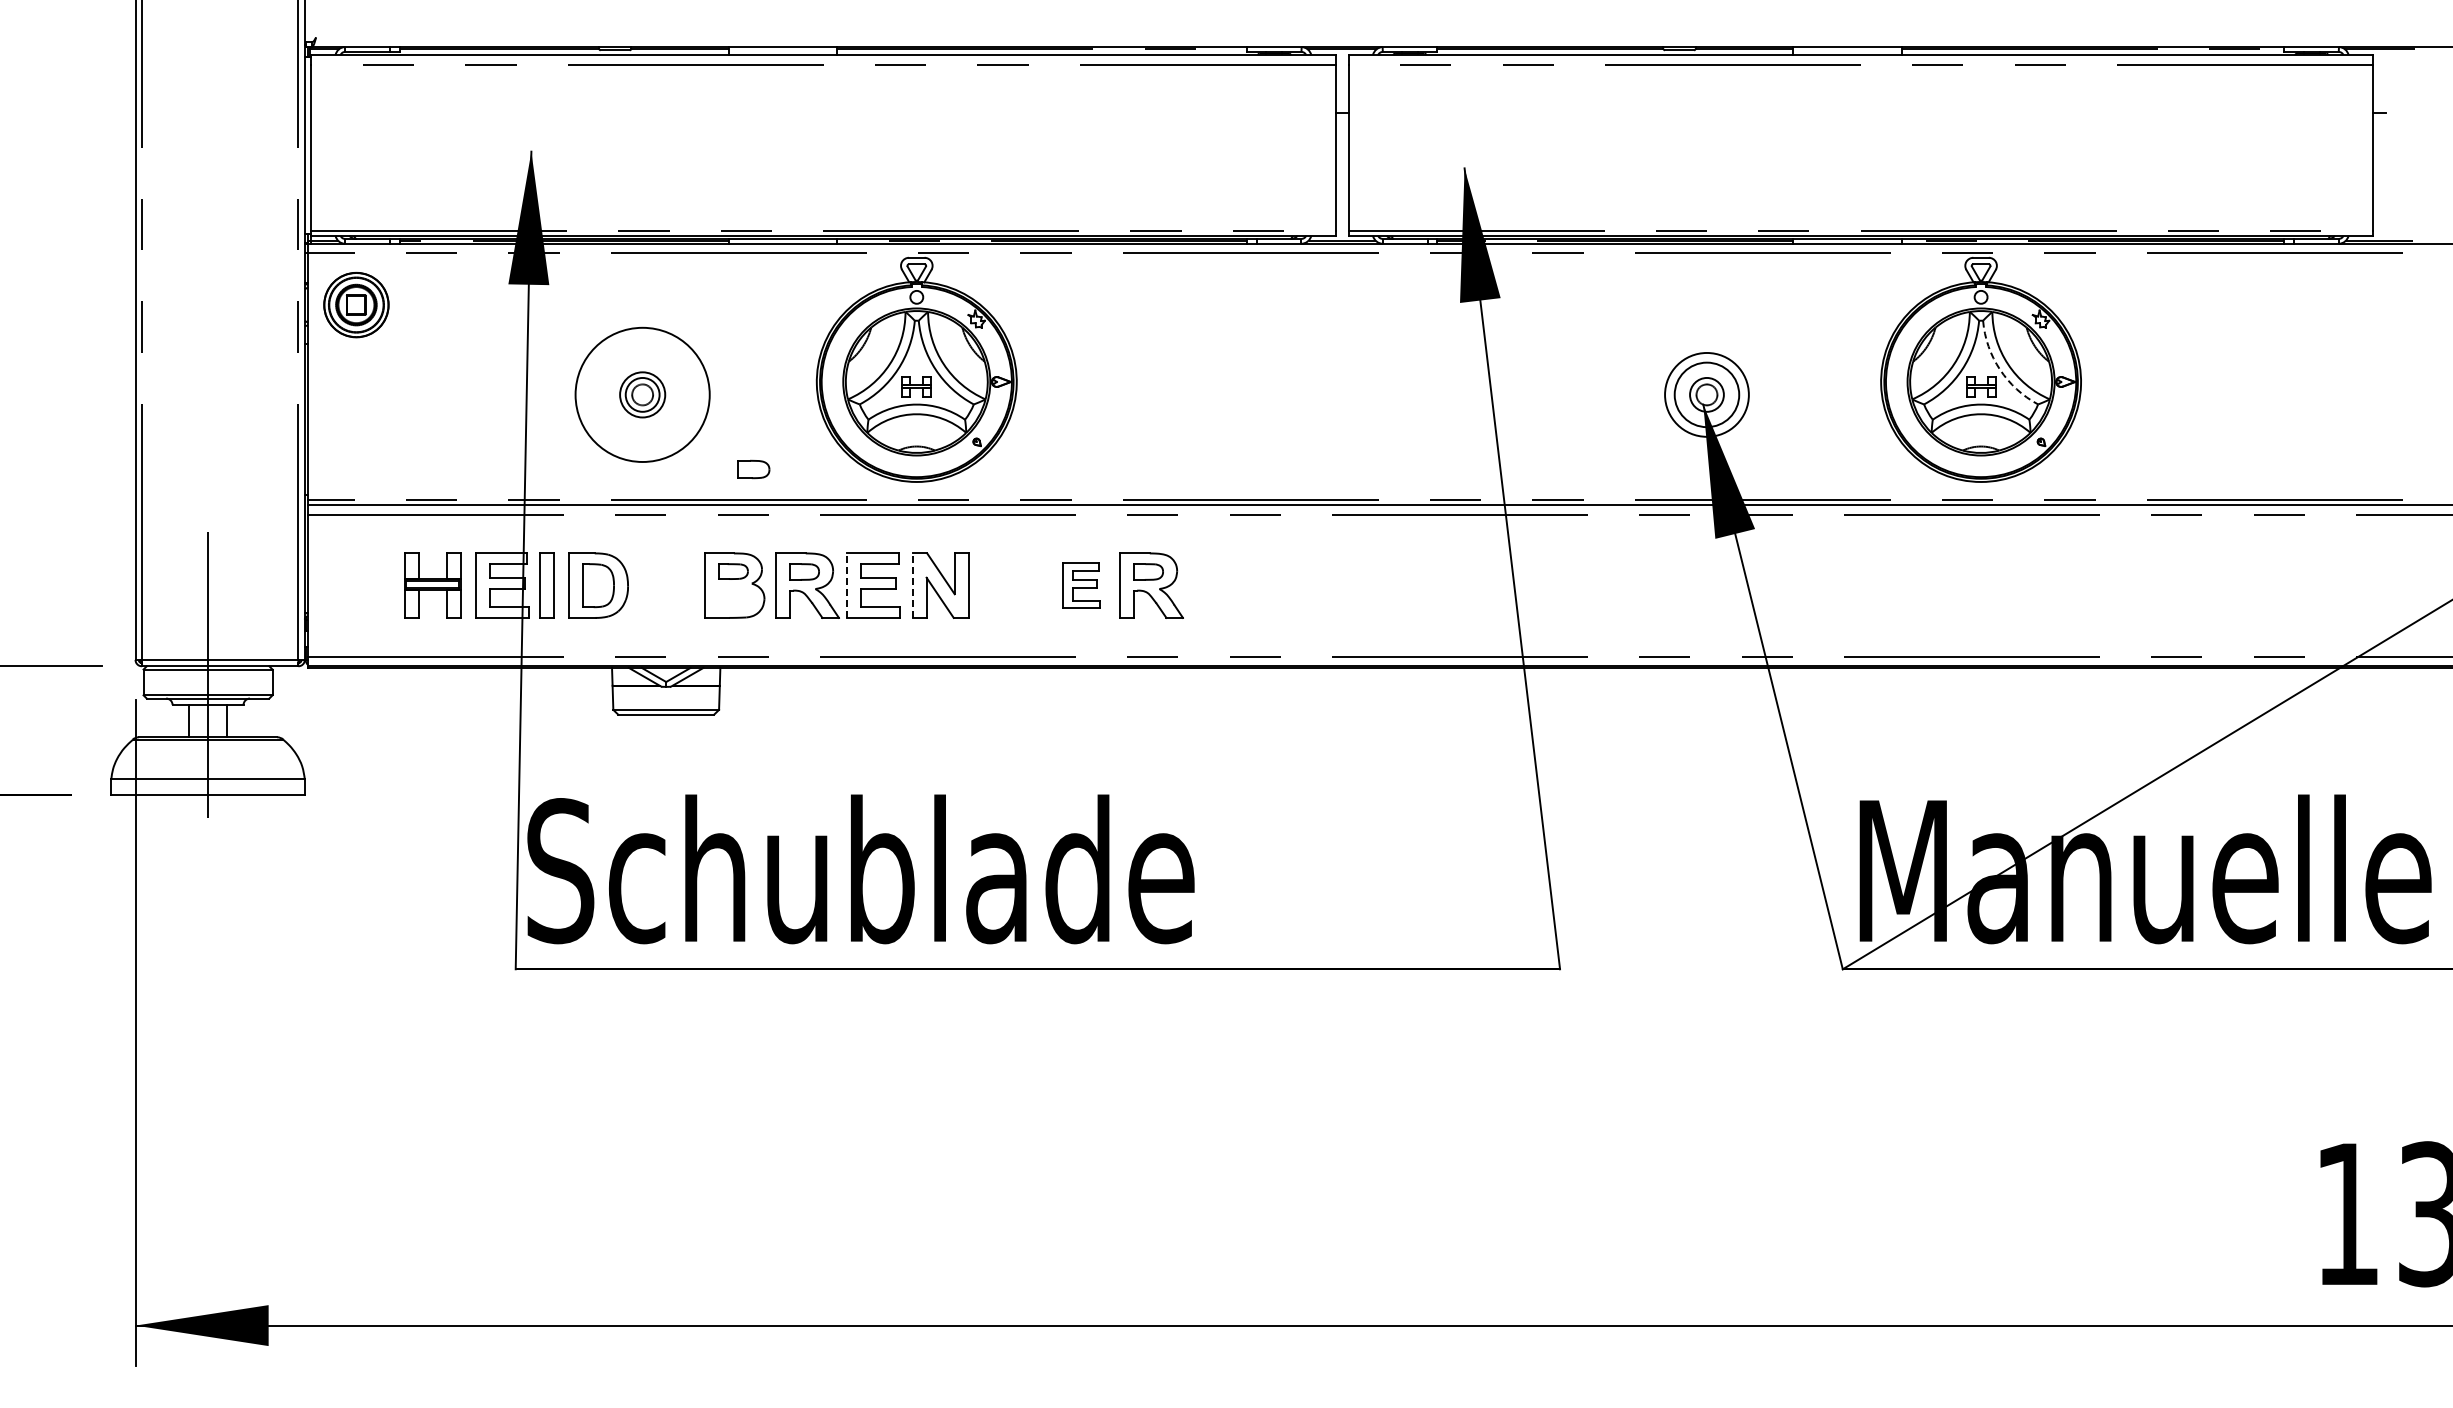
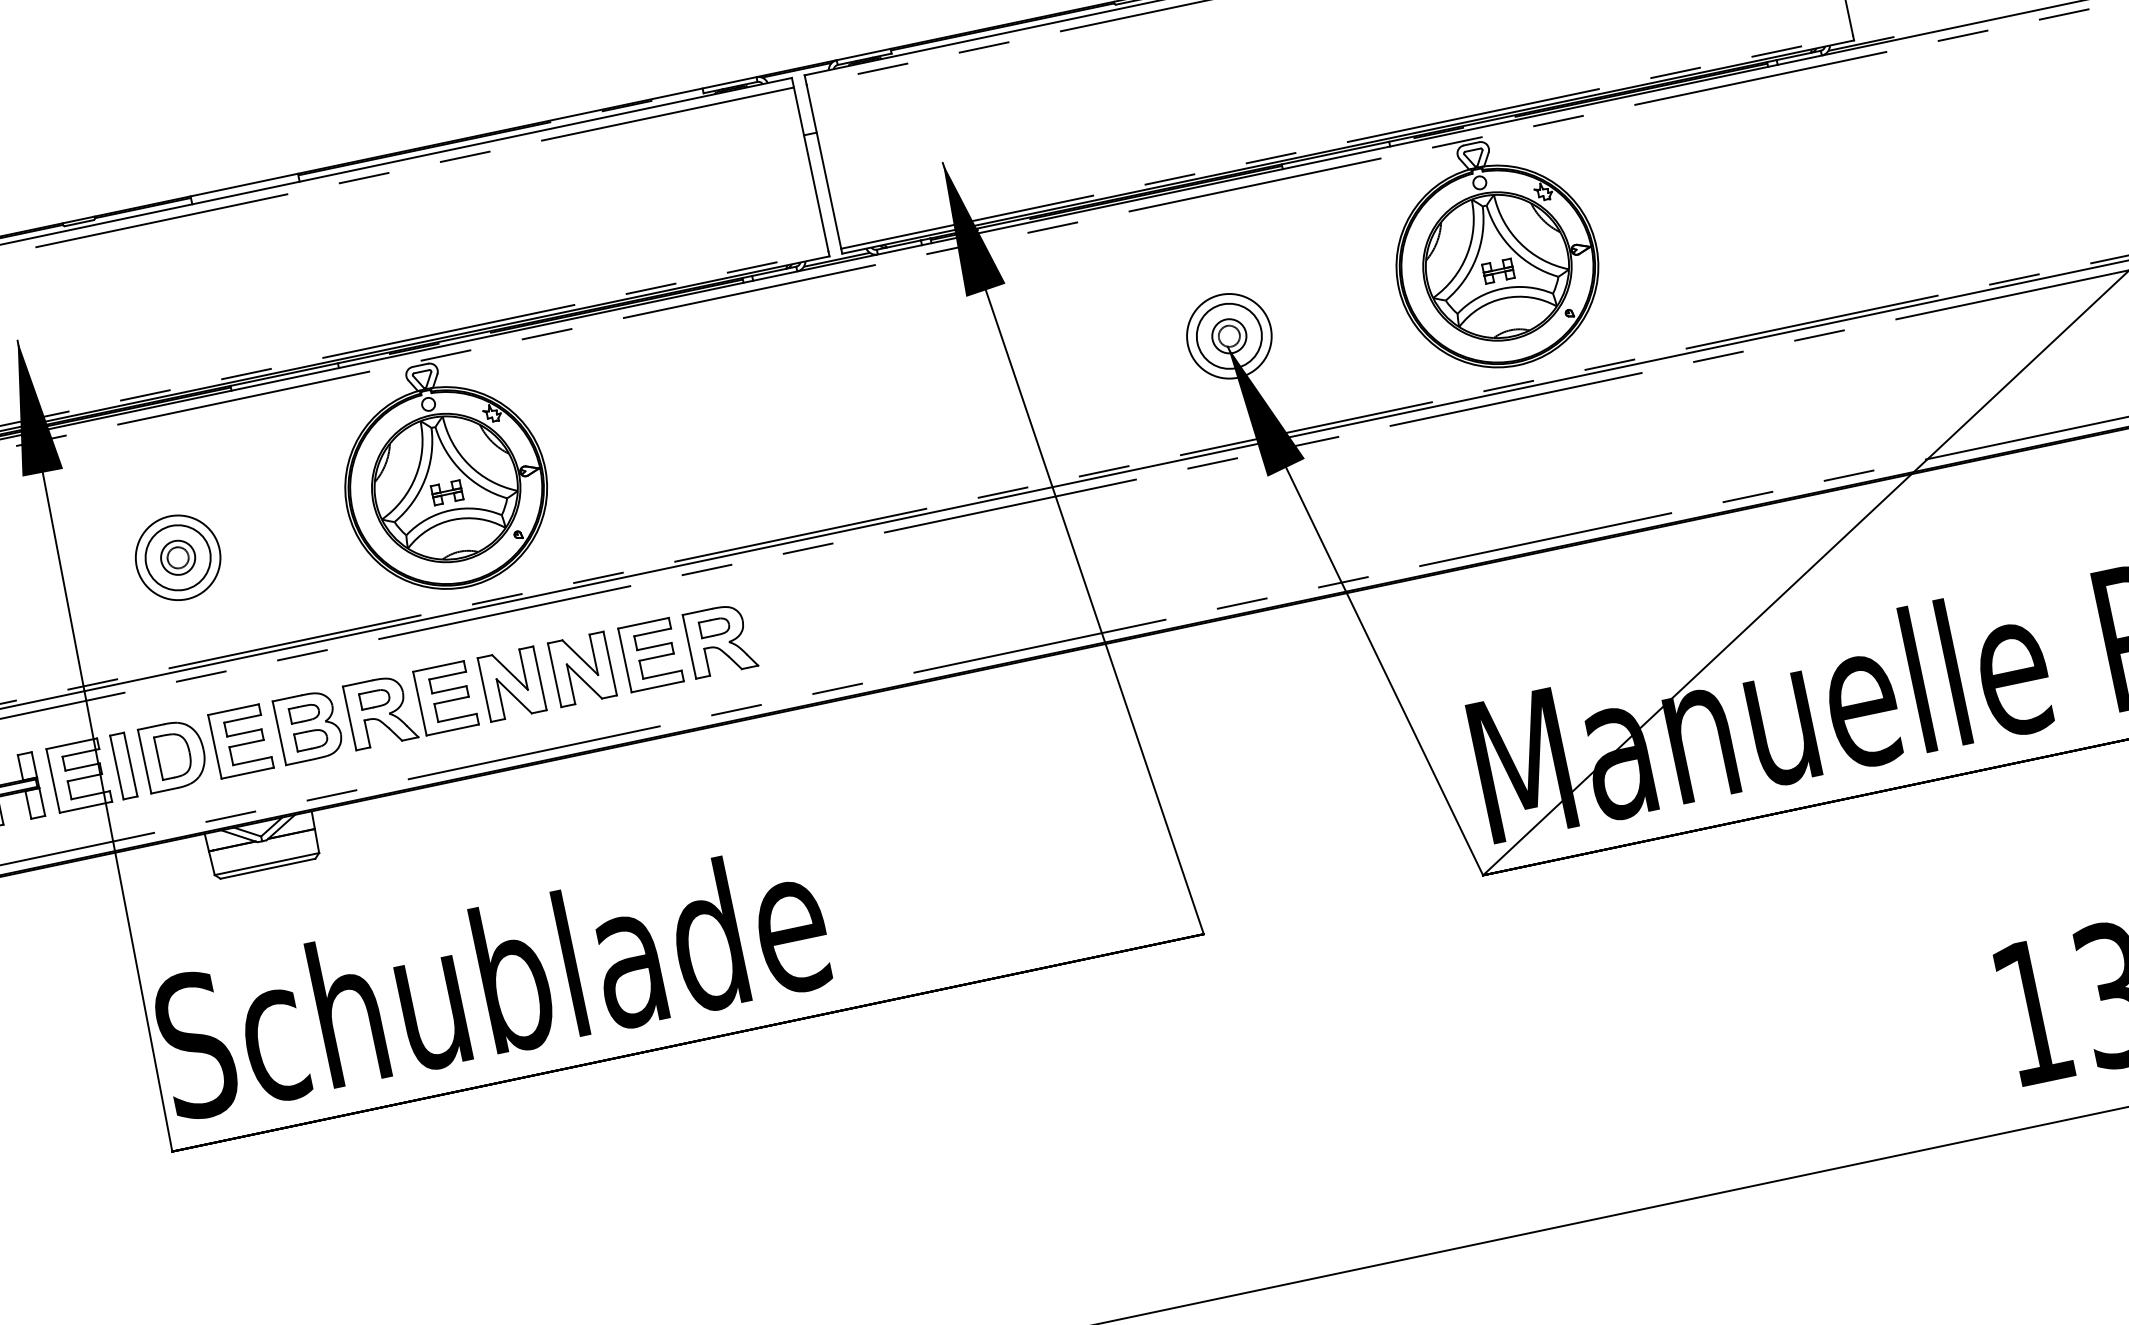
arc: (1999, 369) -> (1513, 250), dashed -> solid
circle: (642, 394) -> (177, 557), size x0.62
circle: (642, 394) -> (177, 557), size x1.43
part: (753, 469) -> (311, 739), moved
part: (666, 585) -> (241, 741), added
line: (847, 585) -> (420, 703), dashed -> solid
line: (912, 585) -> (484, 689), dashed -> solid
part: (1011, 585) -> (582, 669), added
part: (1081, 585) -> (651, 654), size x1.43

